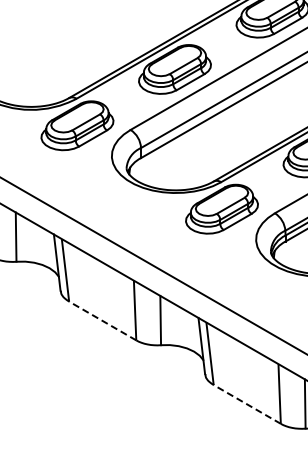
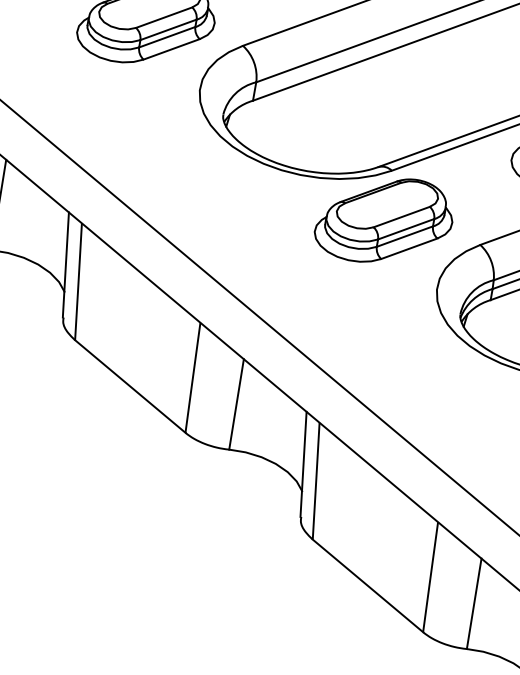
line: (102, 320) -> (130, 385), dashed -> solid
line: (247, 404) -> (368, 586), dashed -> solid

